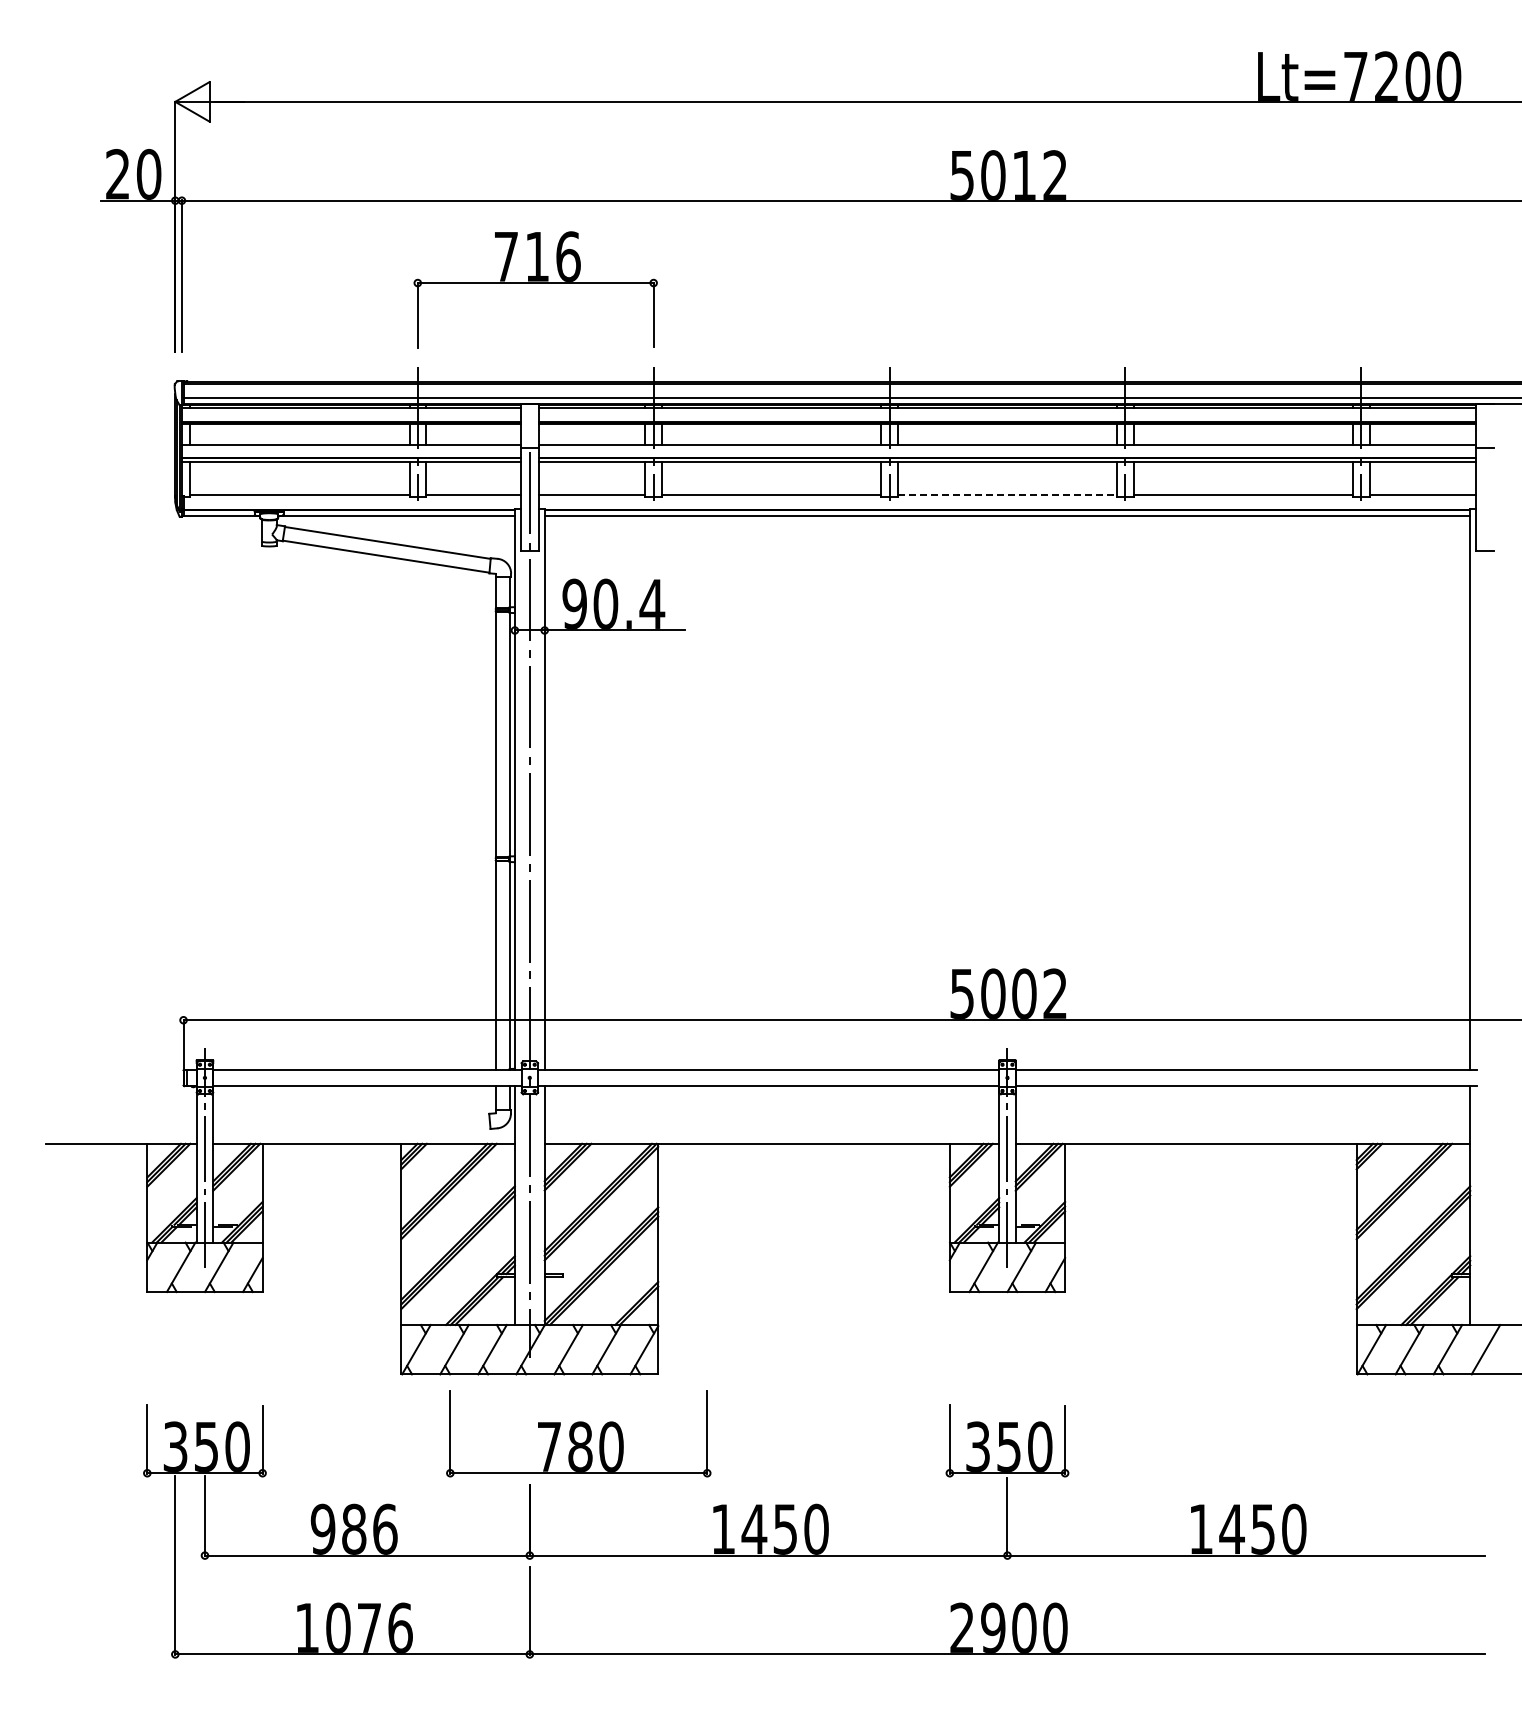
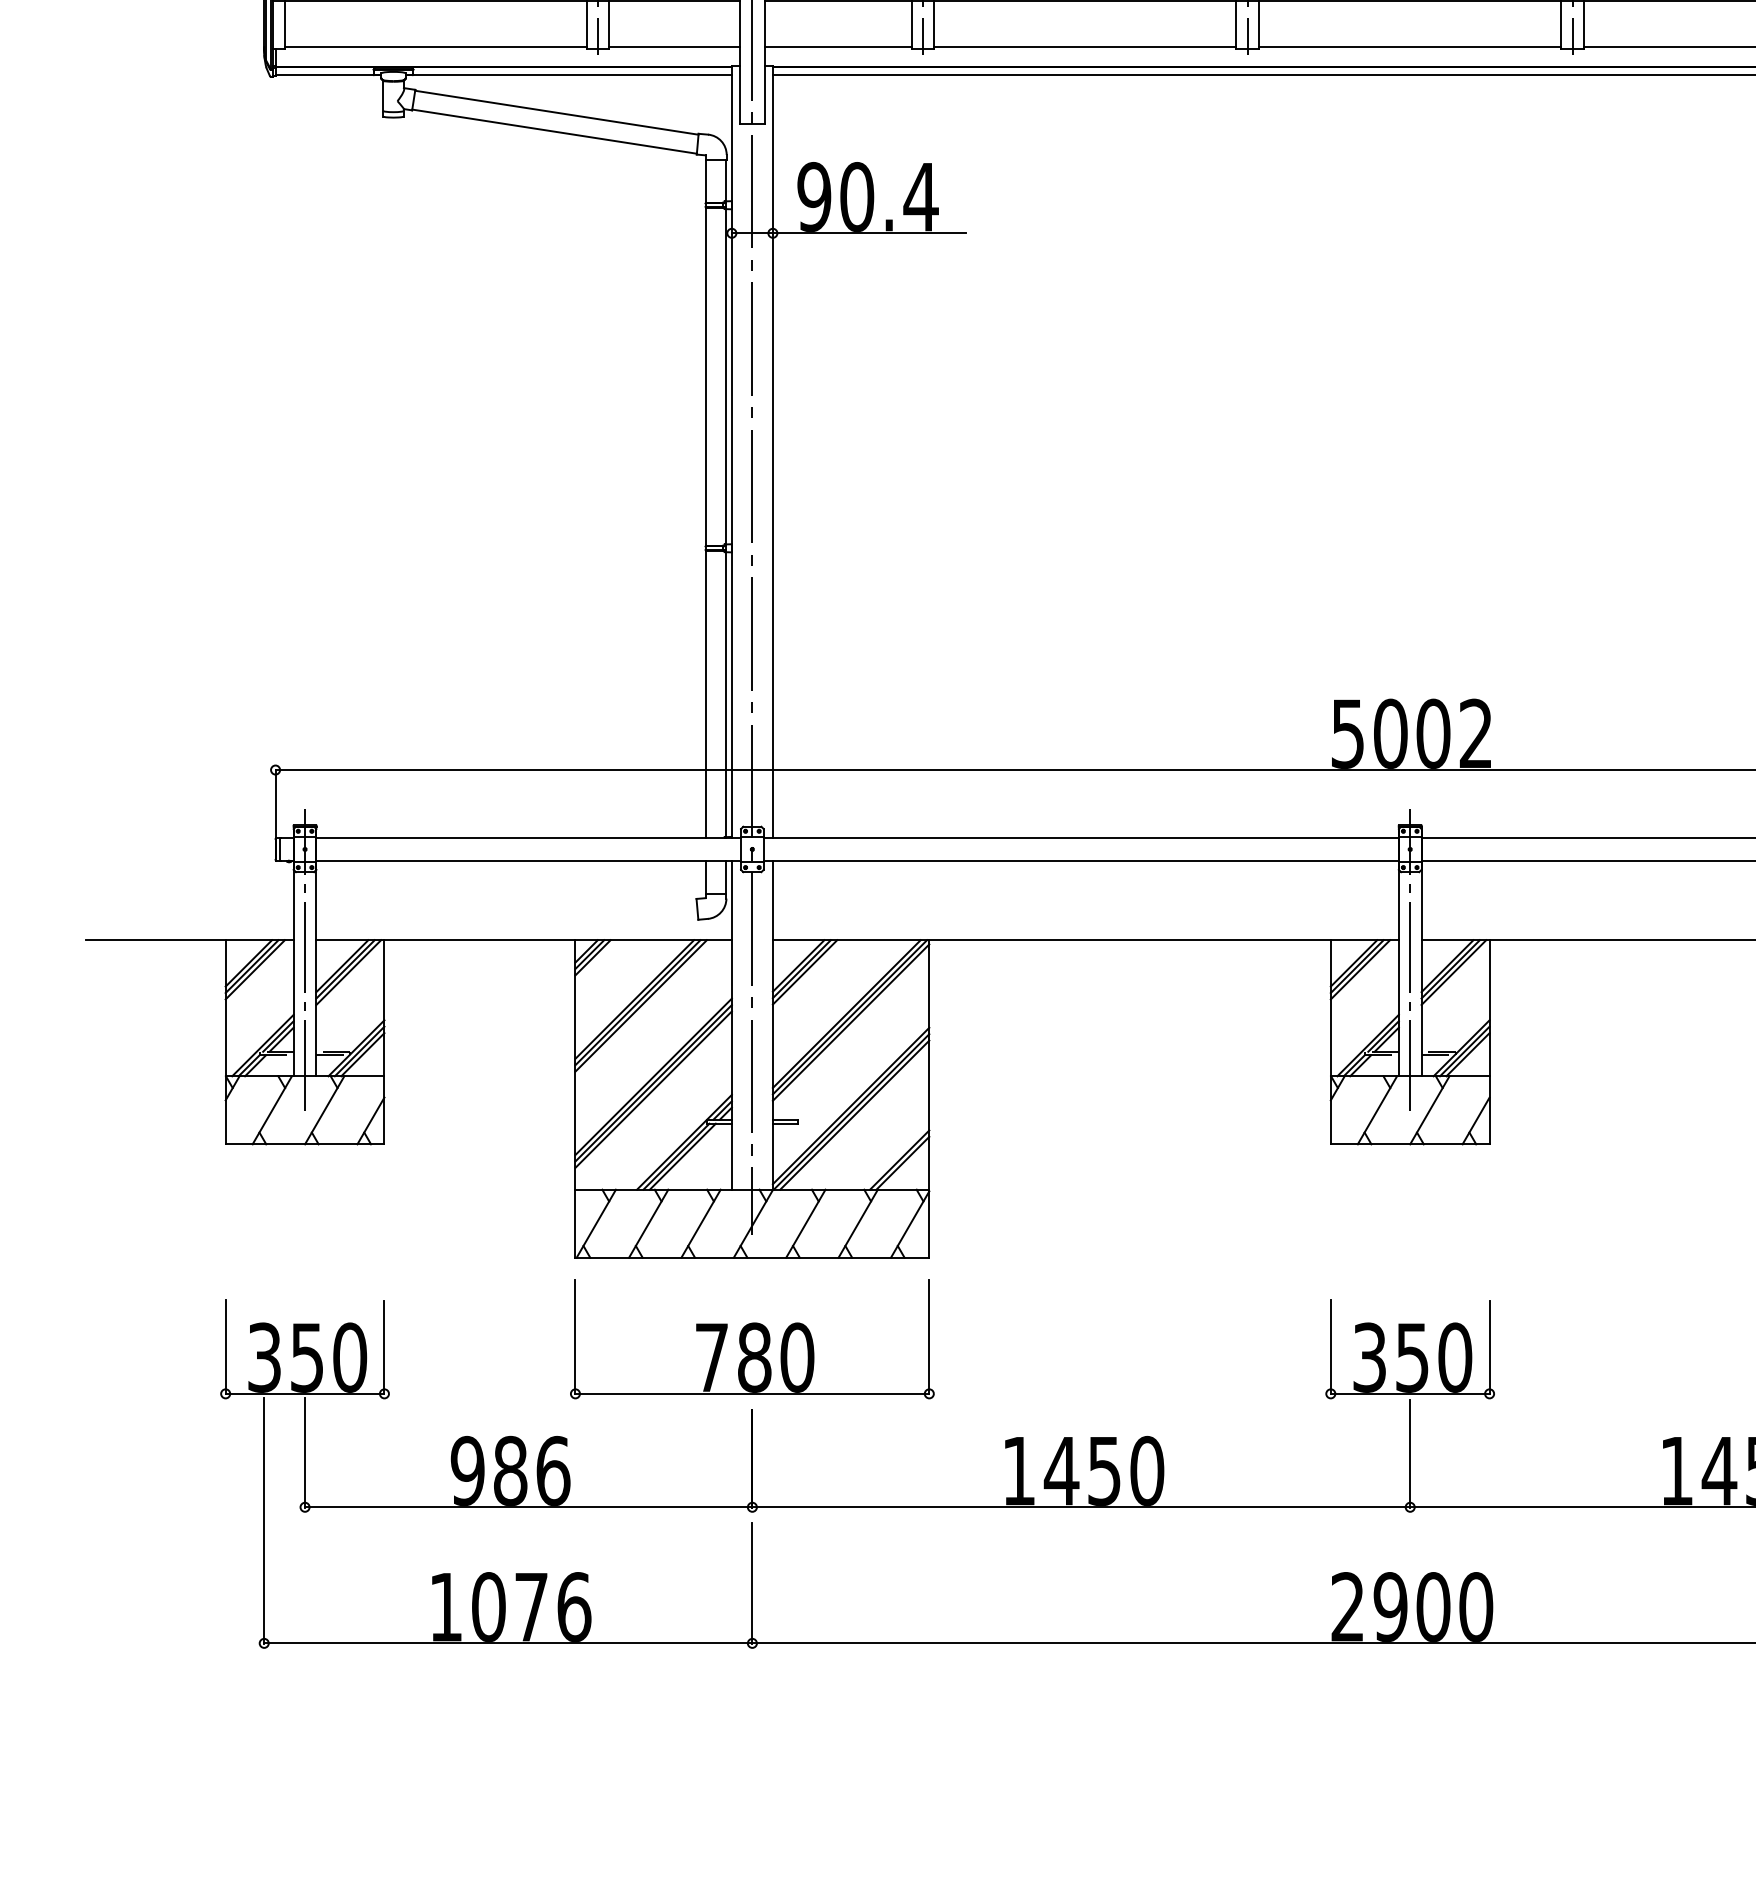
line: (1007, 495) -> (1410, 47), dashed -> solid
part: (578, 1433) -> (751, 1339), moved

